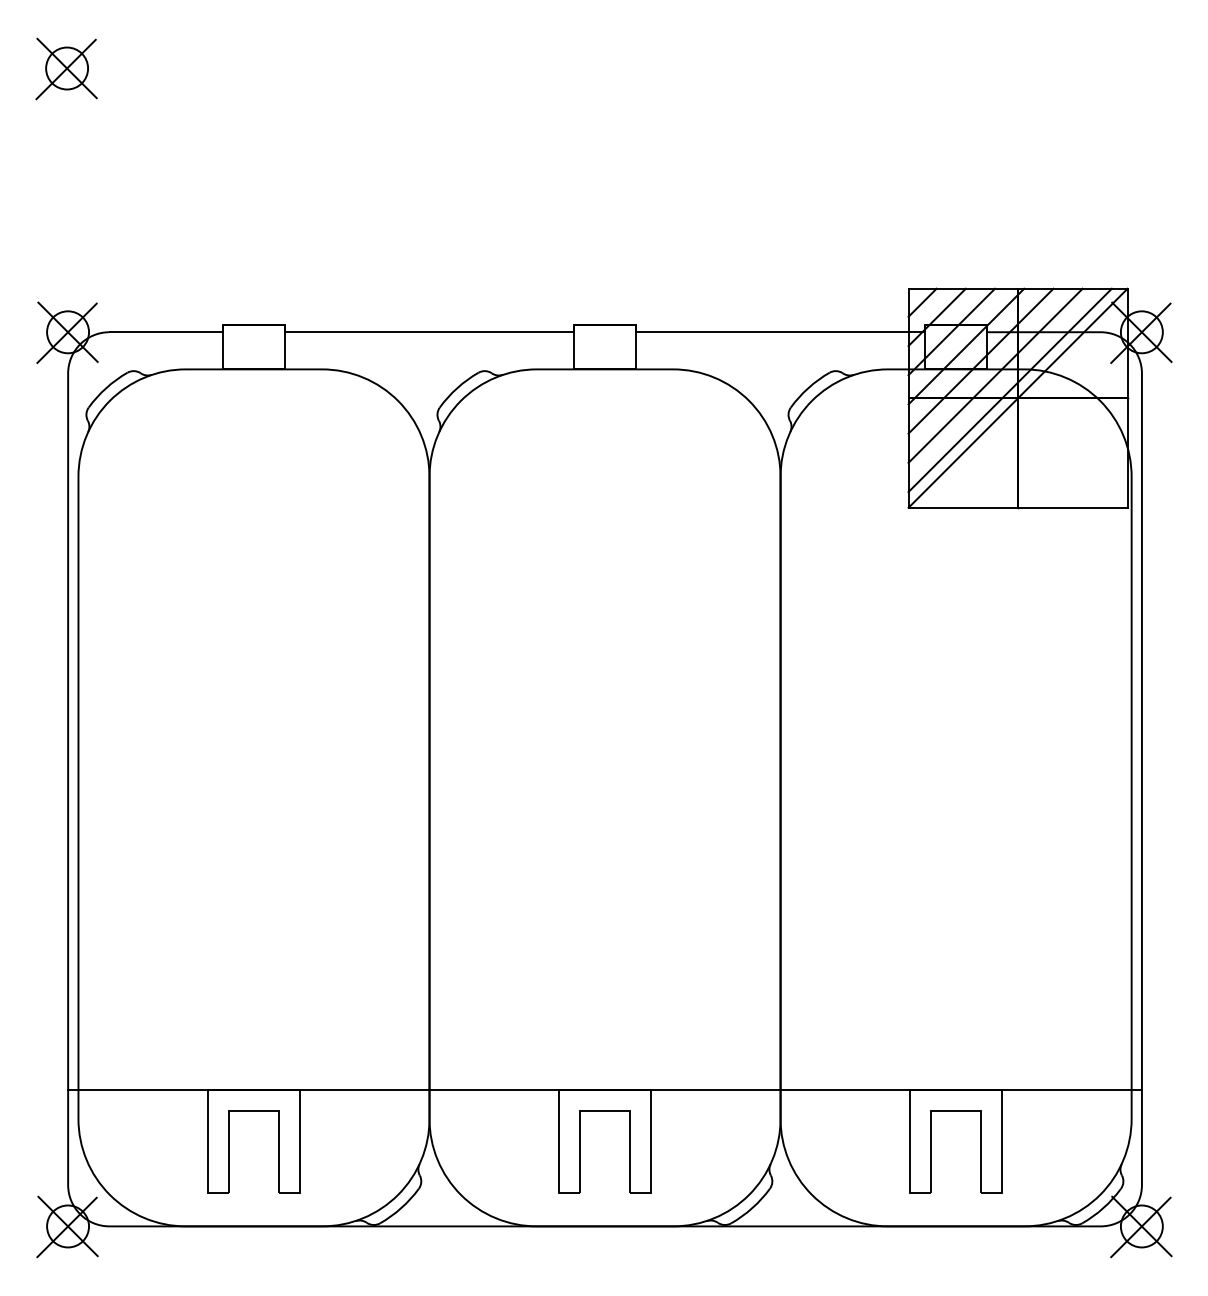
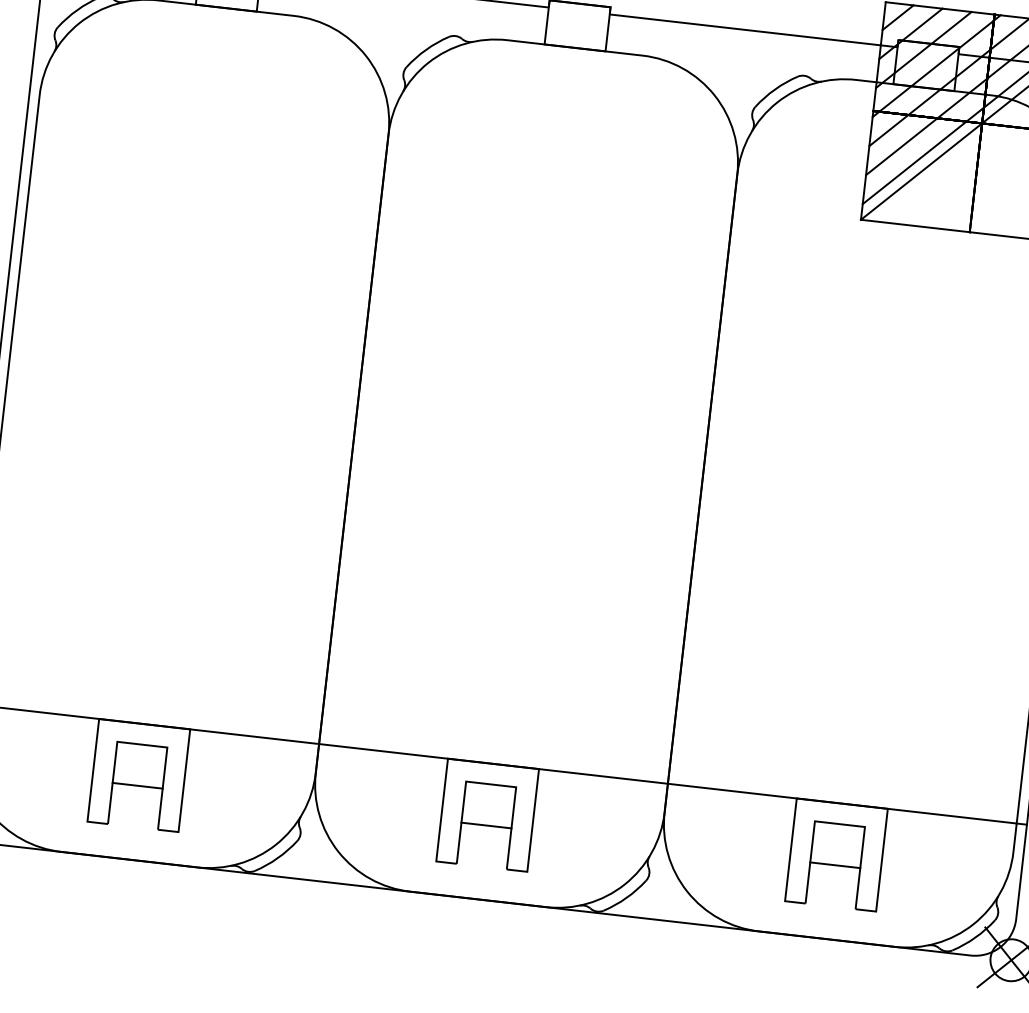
line: (253, 1152) -> (137, 786), added
line: (604, 1152) -> (485, 825), added
line: (955, 1152) -> (834, 865), added

